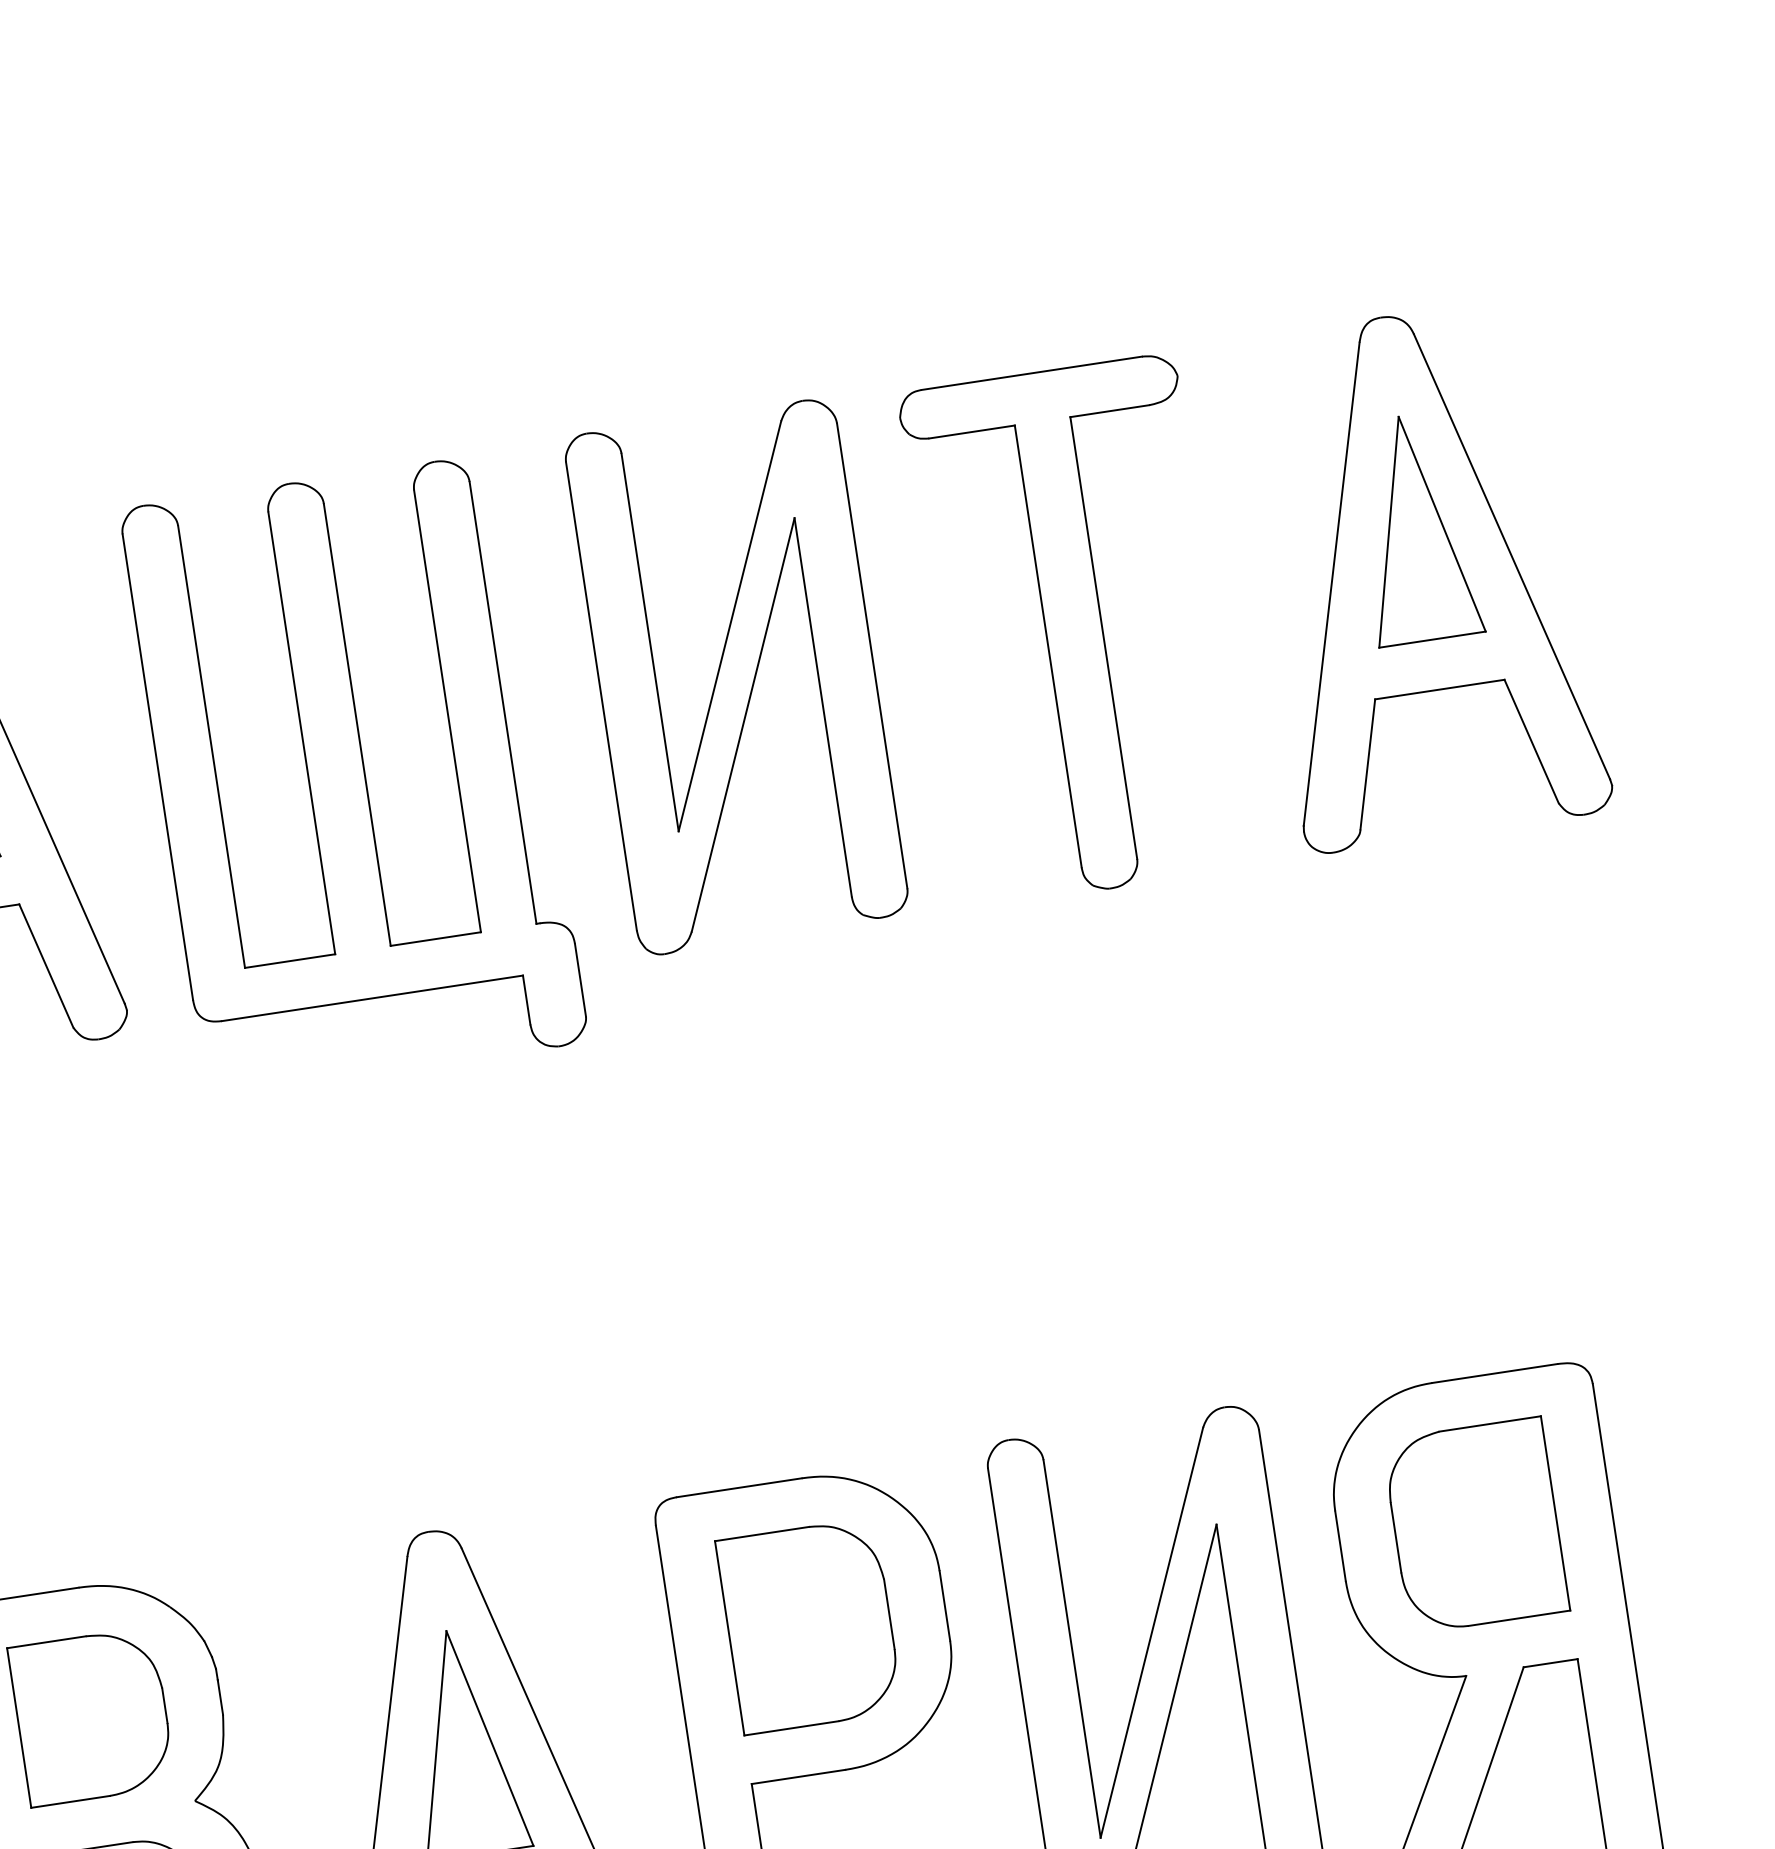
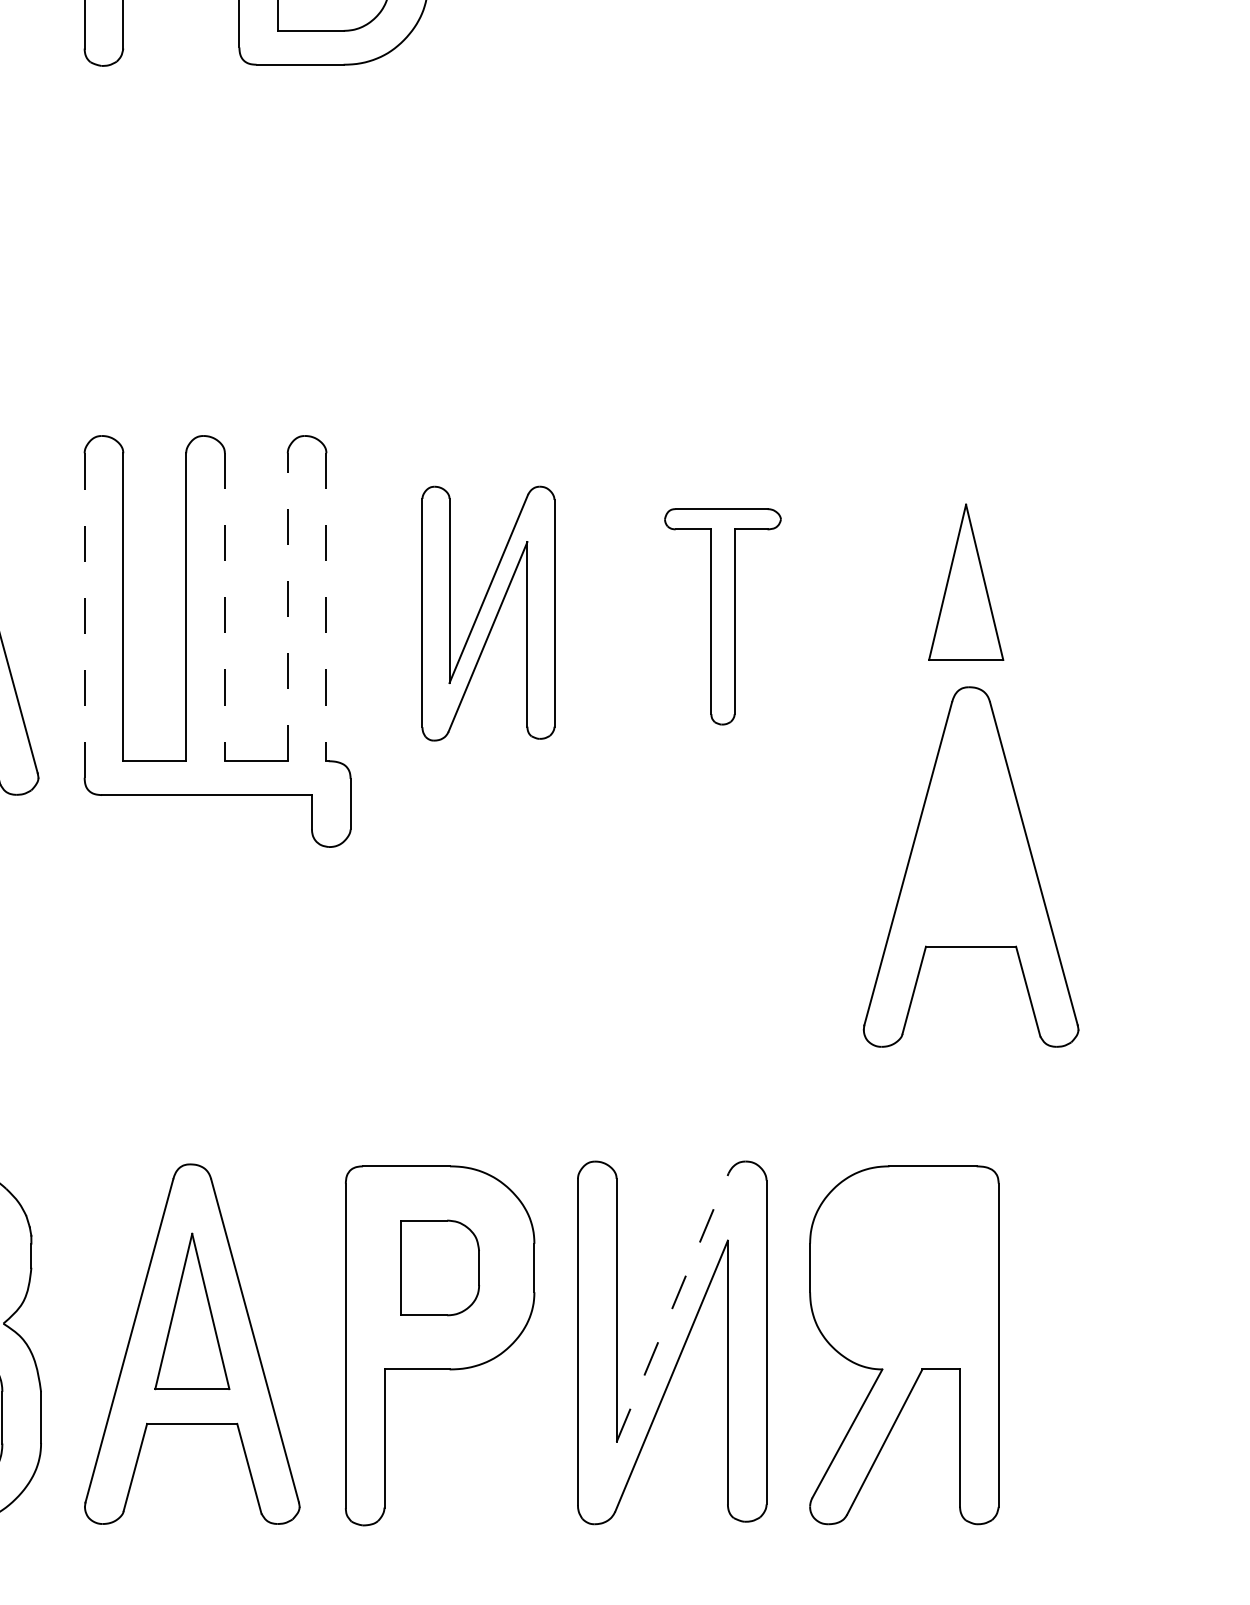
part: (1421, 574) -> (970, 866), moved
part: (1073, 630) -> (722, 616), size x0.6
part: (736, 676) -> (488, 613), size x0.7
line: (503, 703) -> (326, 607), solid -> dashed
line: (447, 711) -> (287, 607), solid -> dashed
line: (356, 725) -> (224, 607), solid -> dashed
line: (157, 767) -> (84, 615), solid -> dashed
part: (1475, 1524) -> (904, 1267), removed
part: (809, 1625) -> (440, 1267), size x0.7
line: (1151, 1632) -> (672, 1307), solid -> dashed

